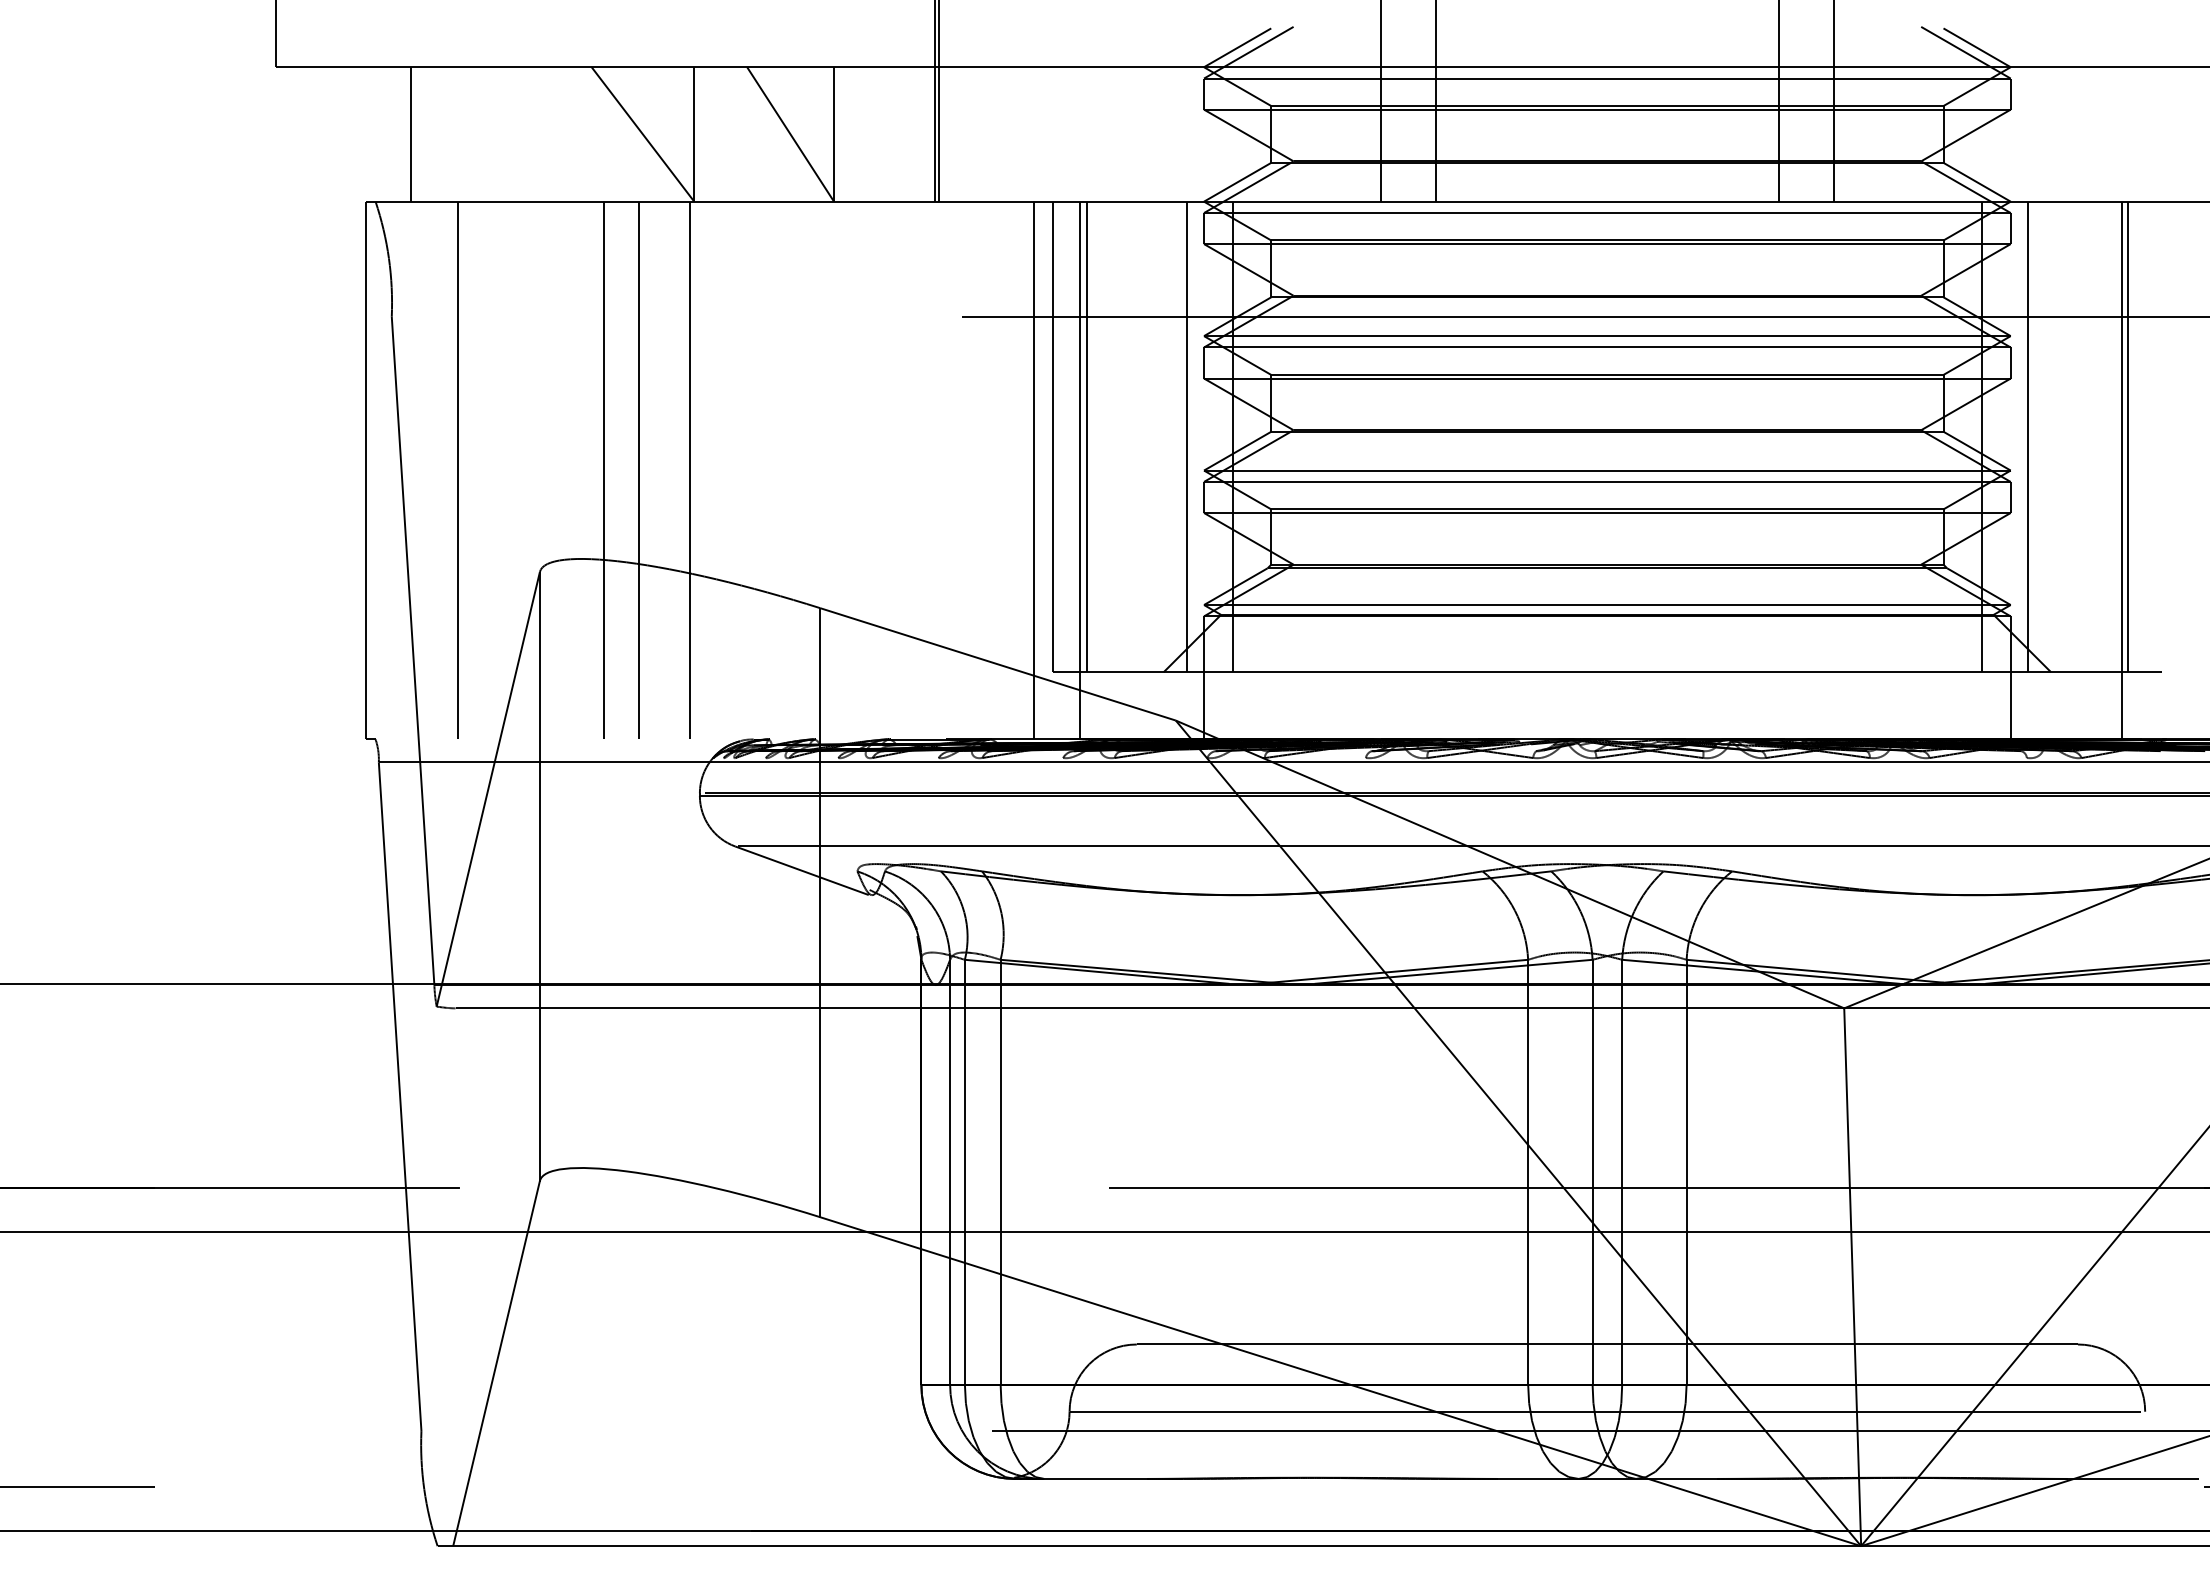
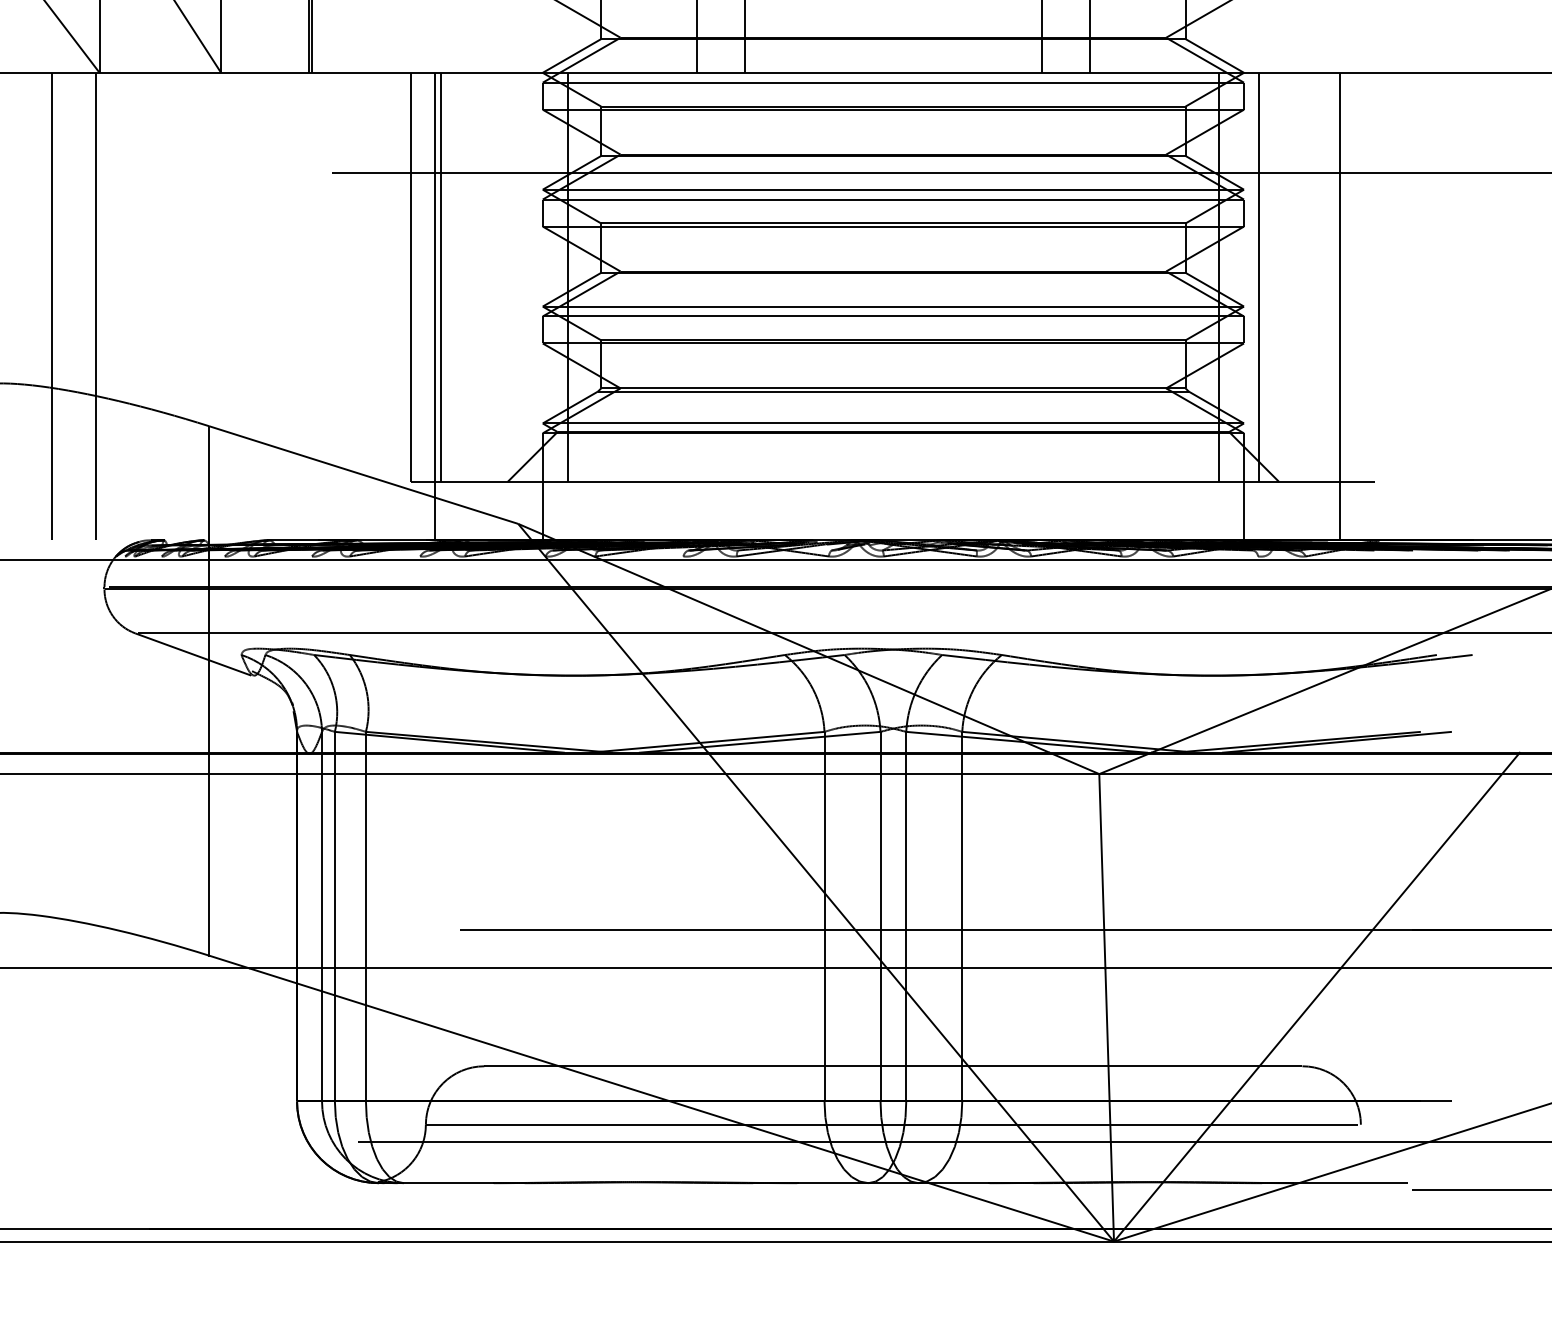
line: (1186, 436) -> (527, 276), removed
line: (2127, 436) -> (1345, 276), removed
line: (604, 470) -> (21, 306), removed
line: (1033, 470) -> (394, 306), removed

